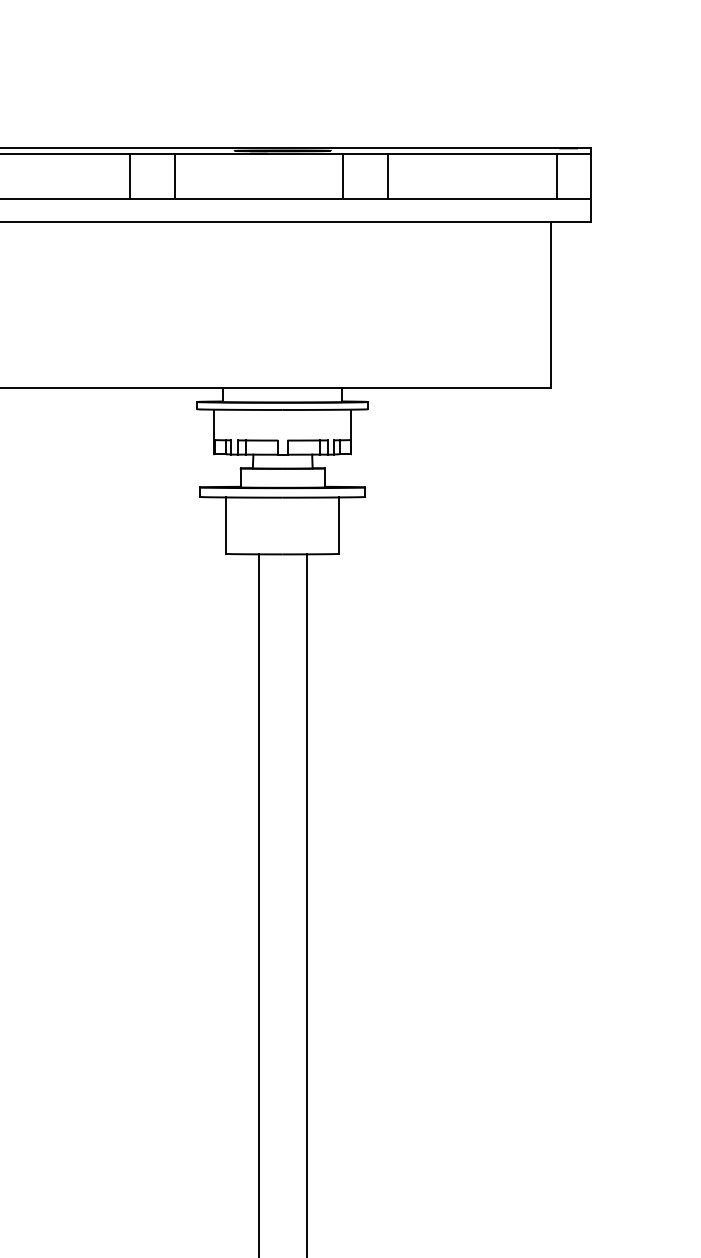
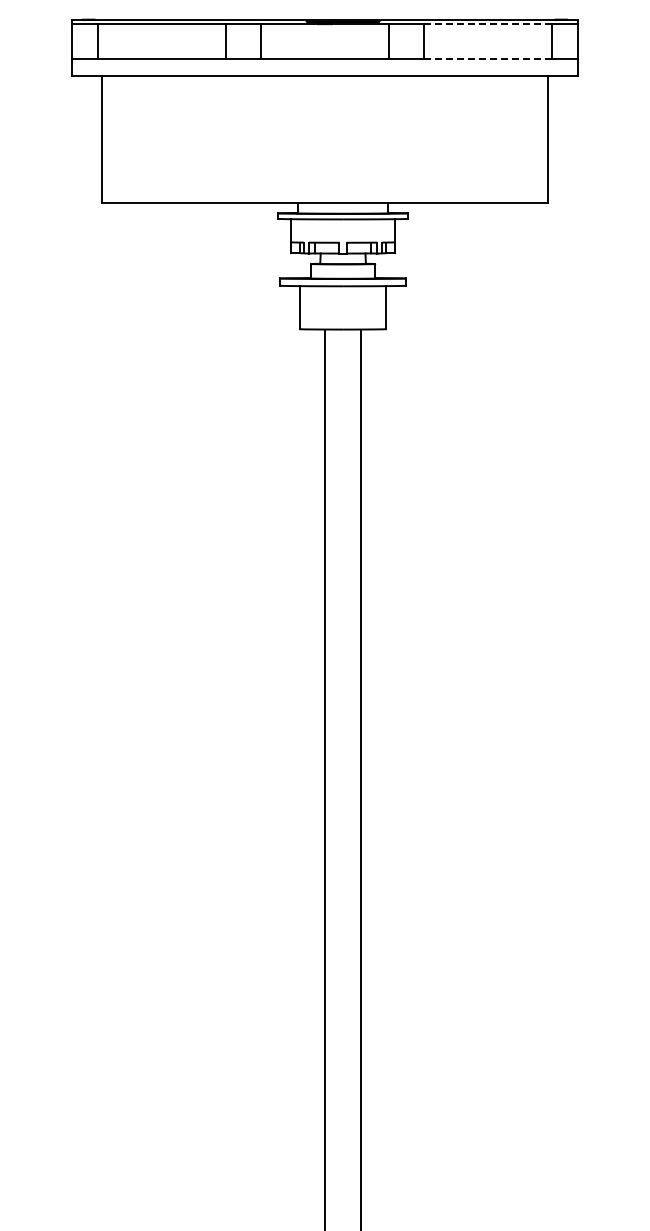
line: (472, 154) -> (487, 24), solid -> dashed
line: (472, 198) -> (487, 58), solid -> dashed

